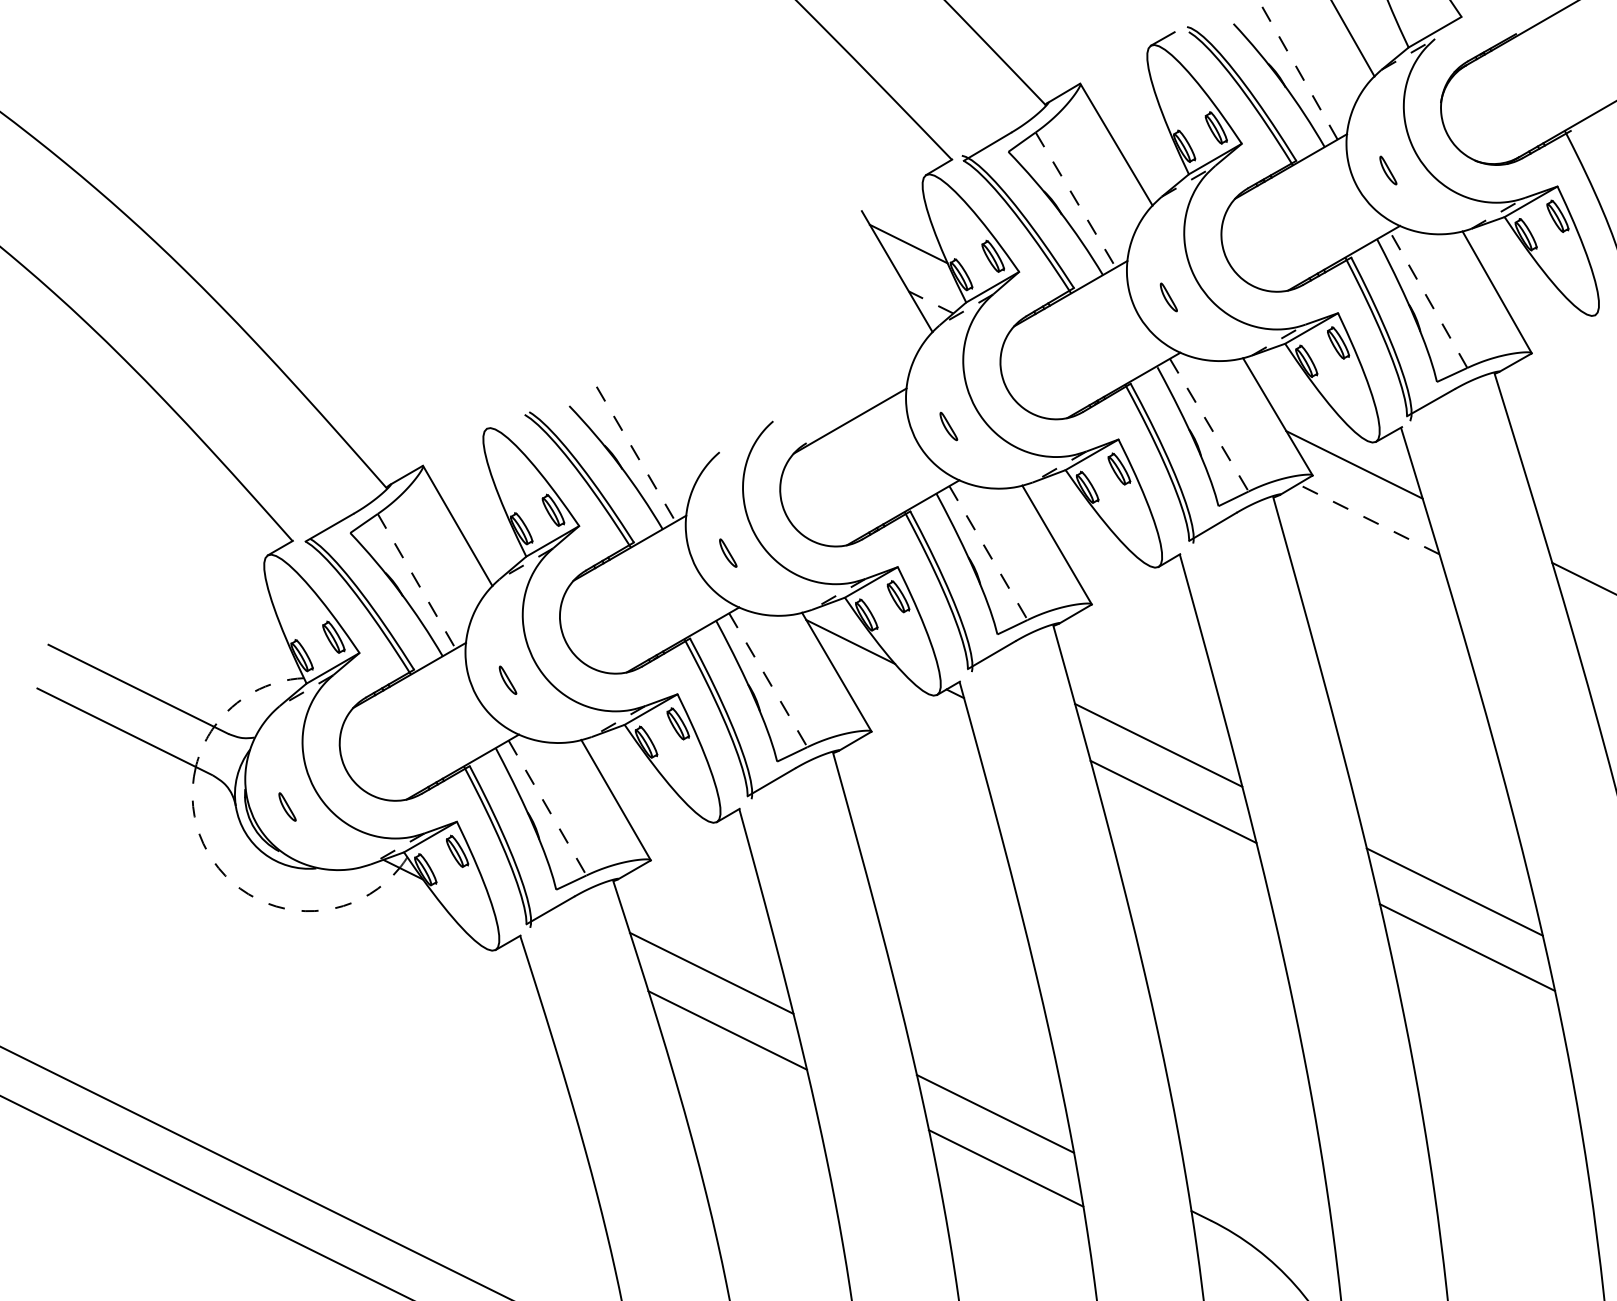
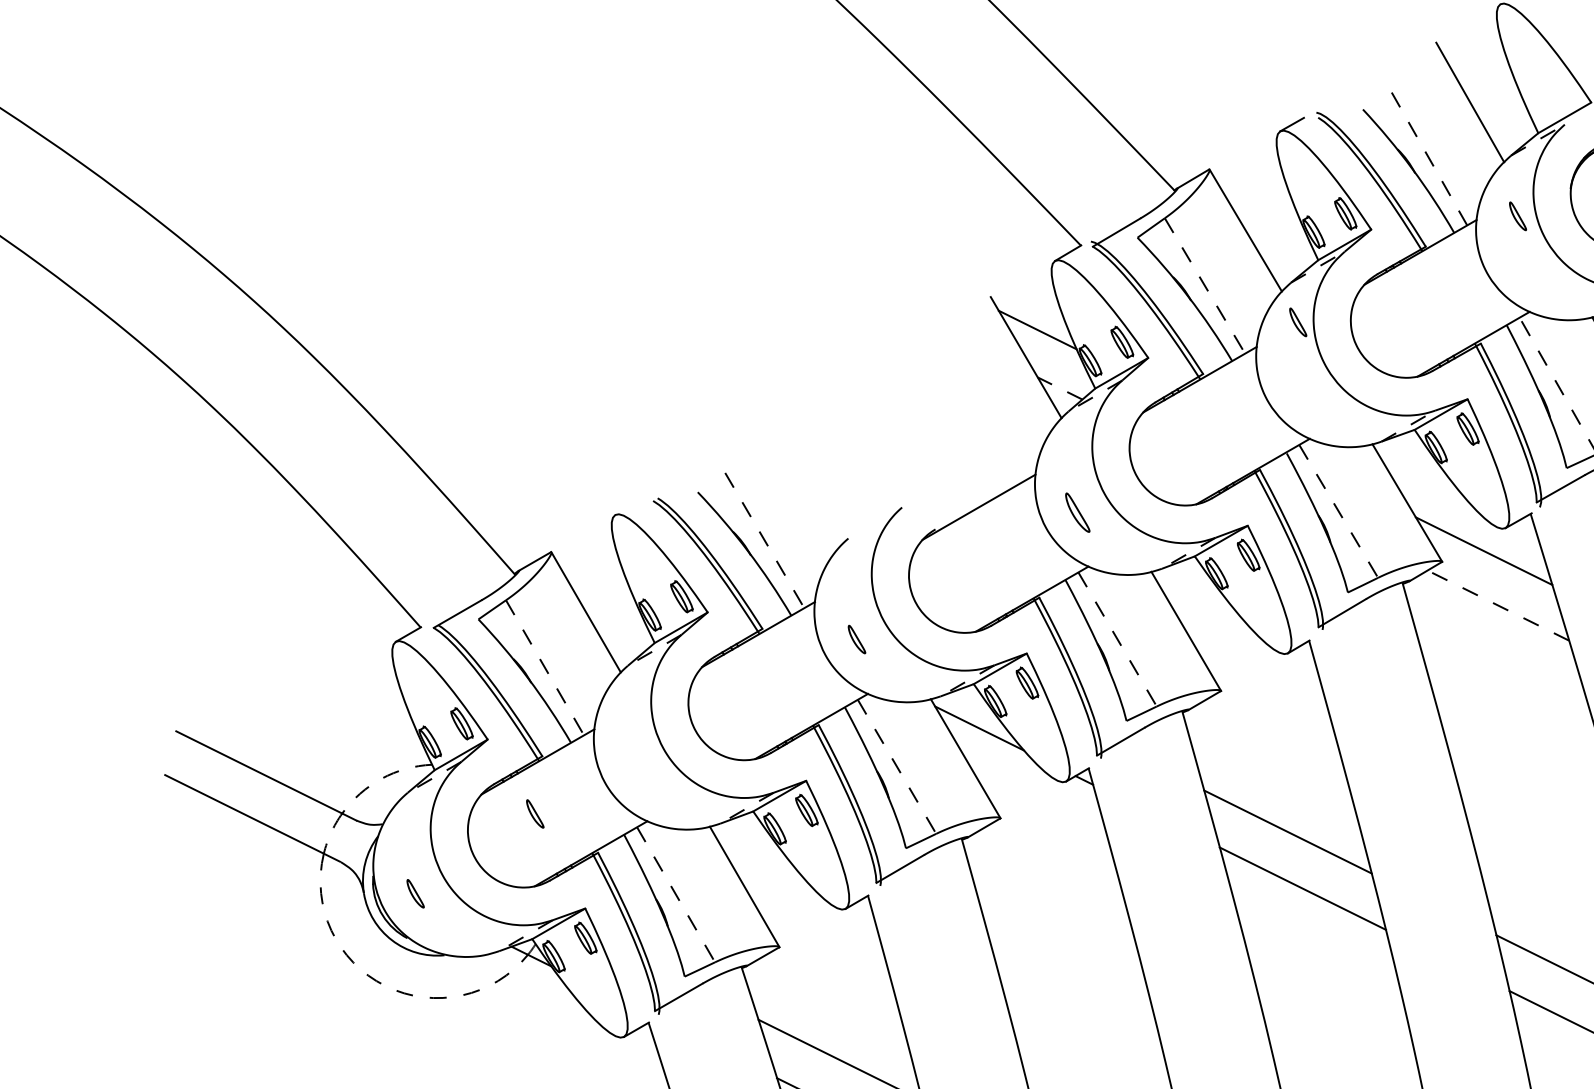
part: (1388, 170) -> (1518, 216), moved
part: (1168, 297) -> (1297, 322), moved
part: (948, 426) -> (1077, 512), size x1.4
part: (507, 679) -> (534, 813), moved

